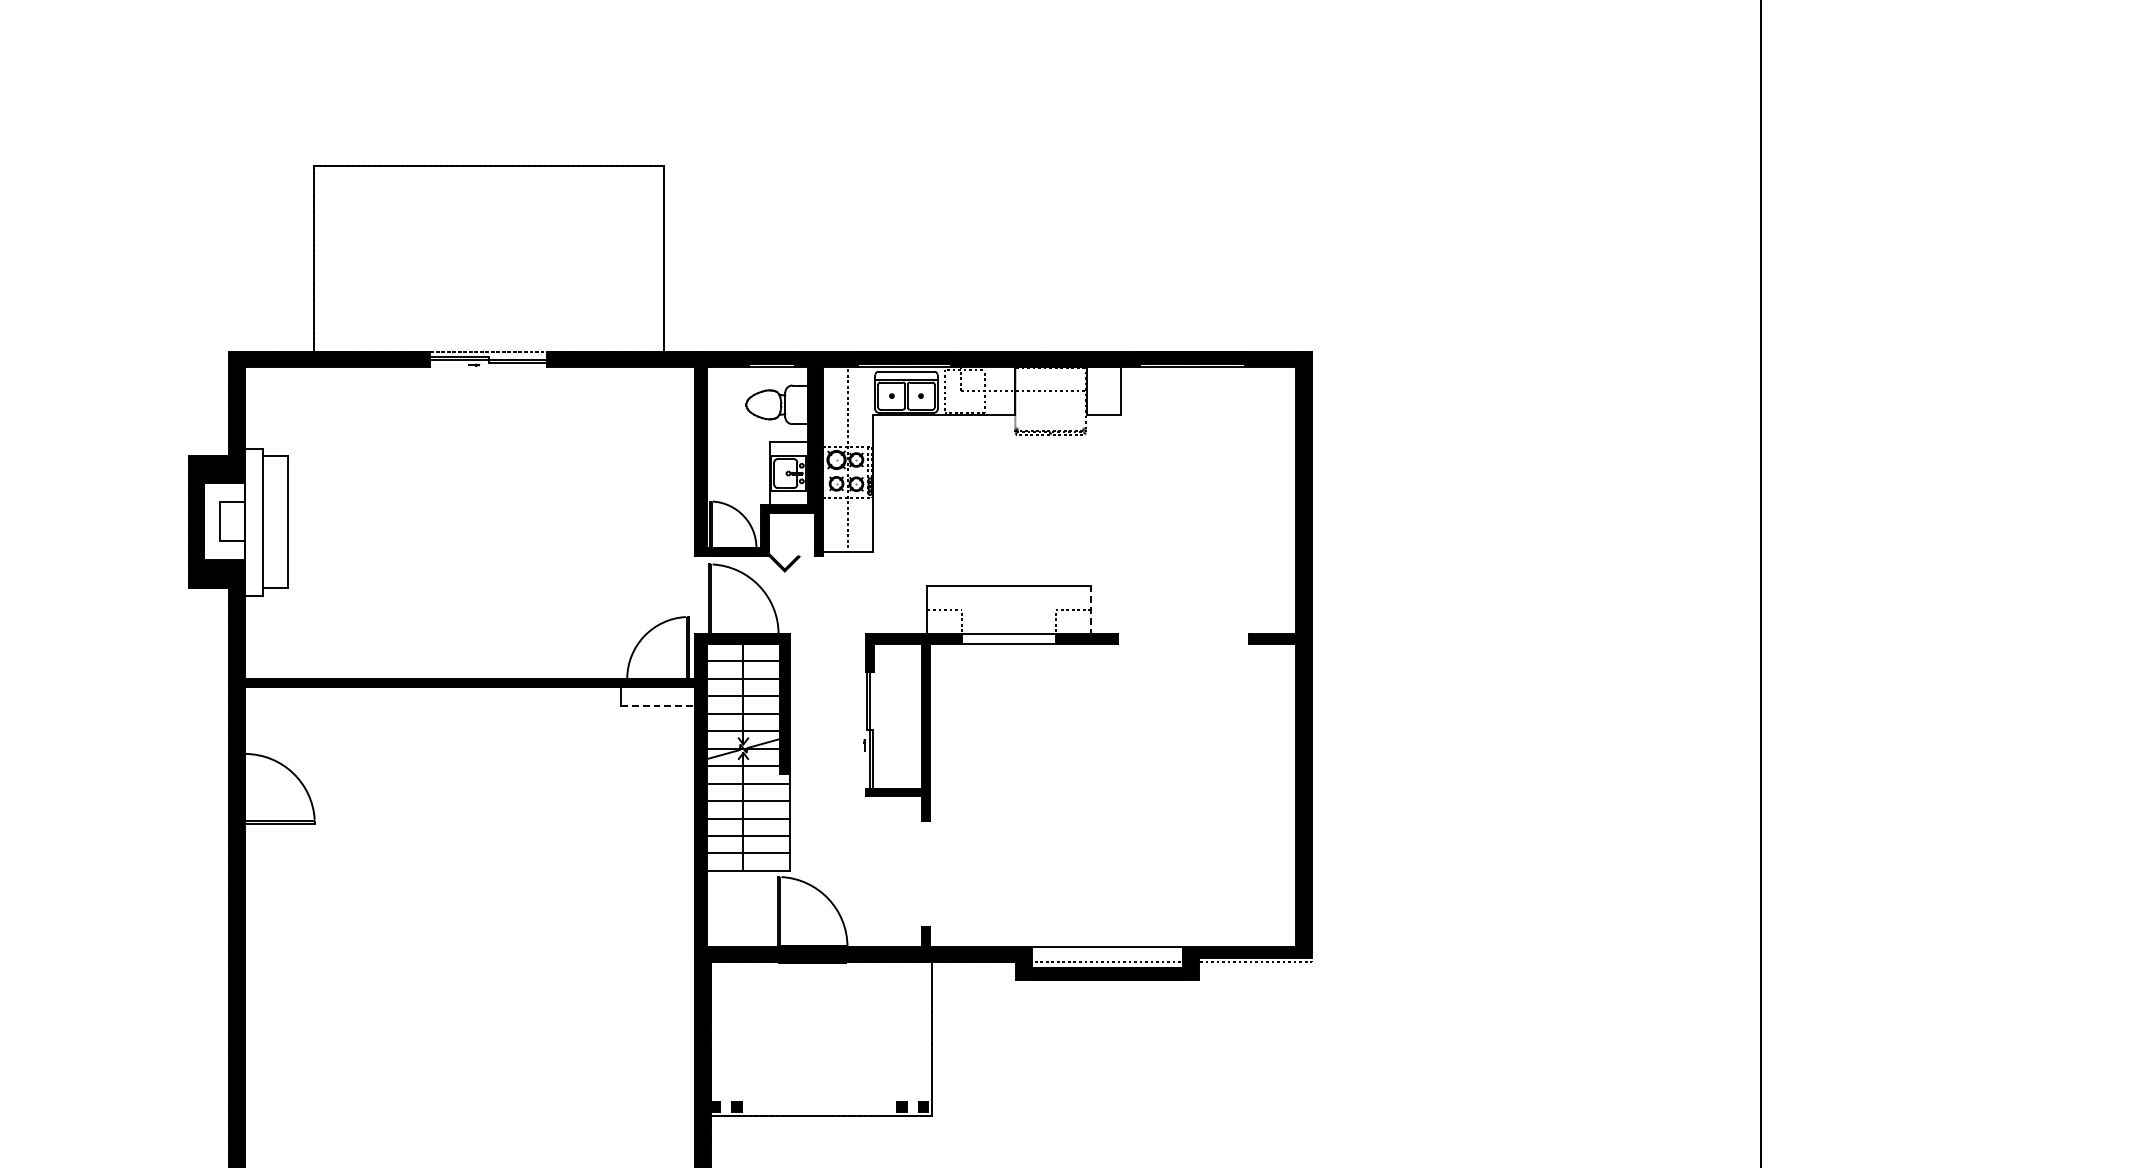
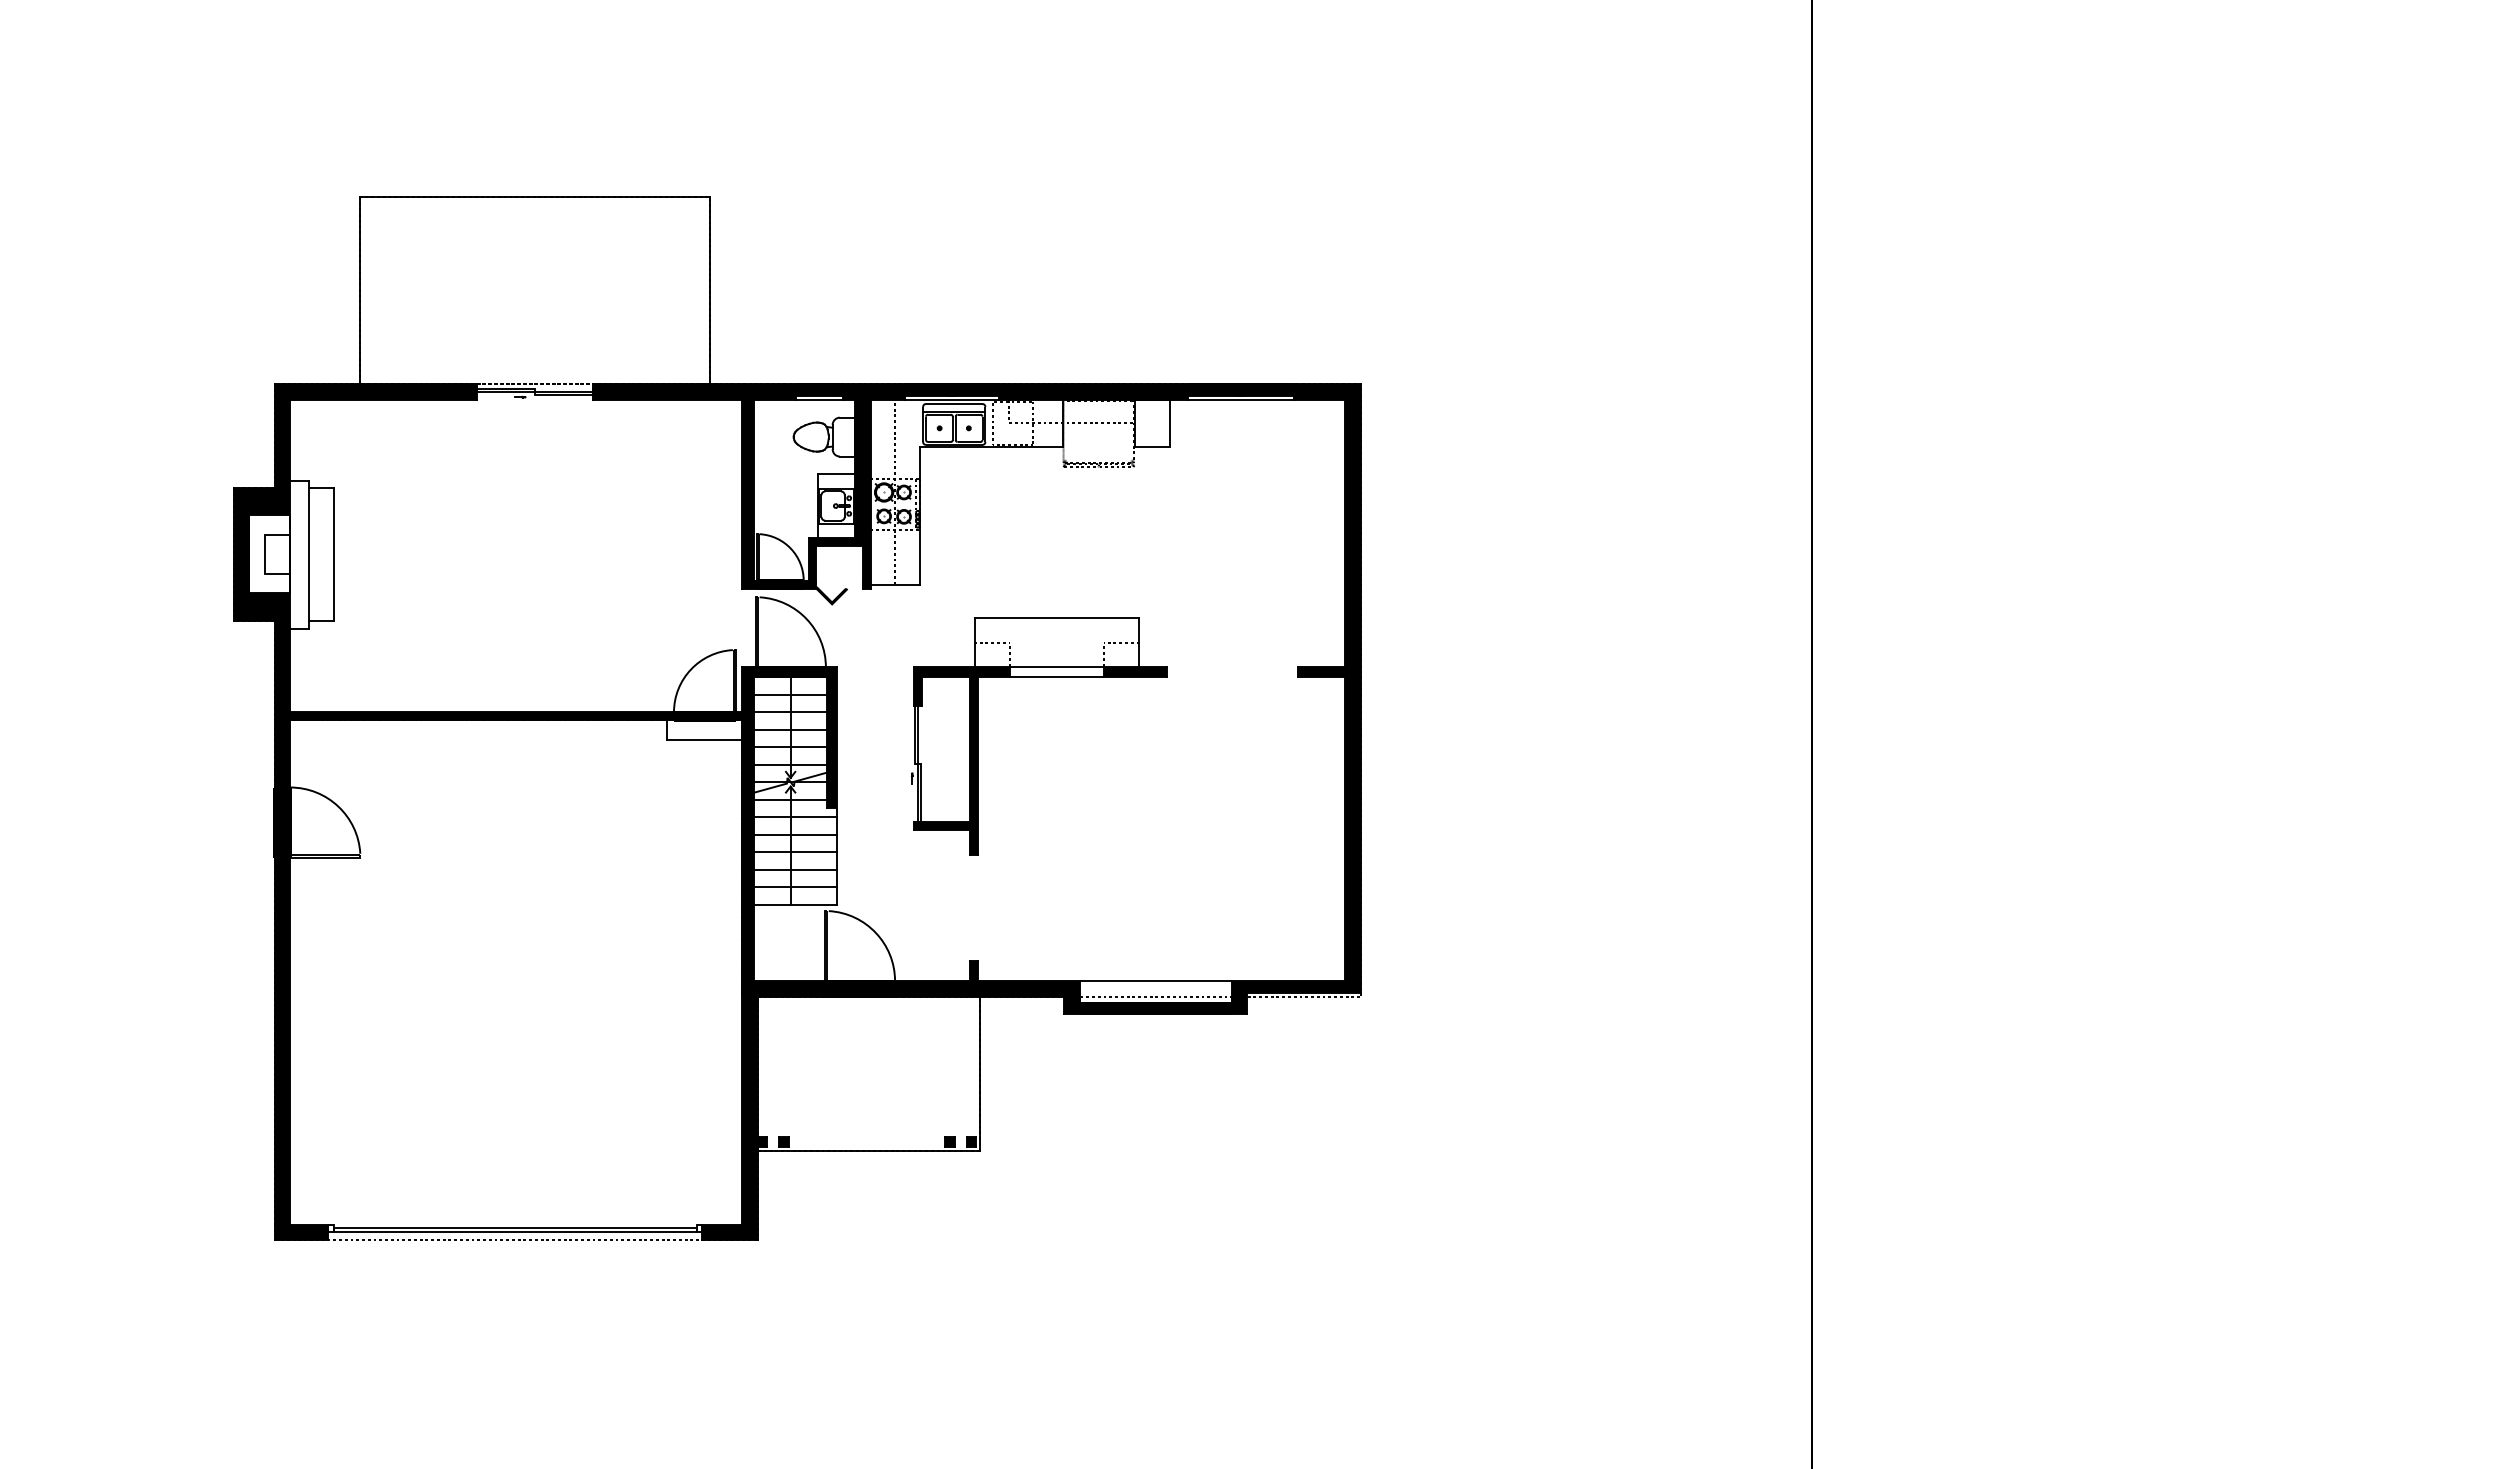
line: (1091, 610) -> (1139, 643), dashed -> solid
line: (658, 706) -> (705, 739), dashed -> solid

